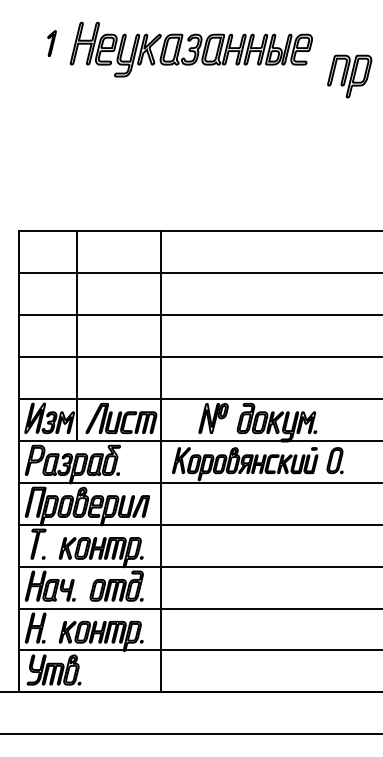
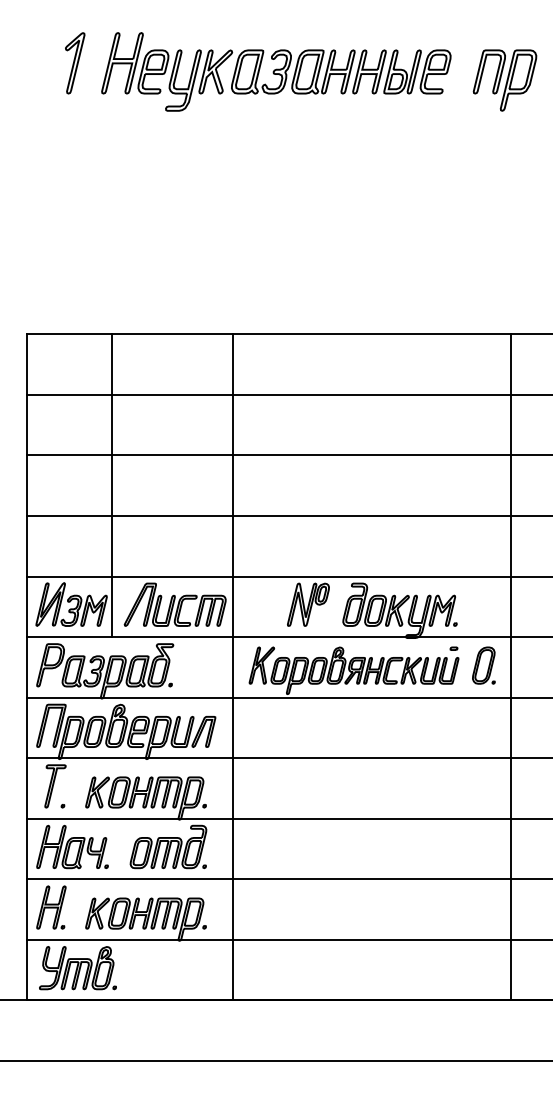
part: (51, 43) -> (74, 63), size x1.67
part: (349, 76) -> (504, 80), moved
line: (353, 461) -> (510, 666), added

